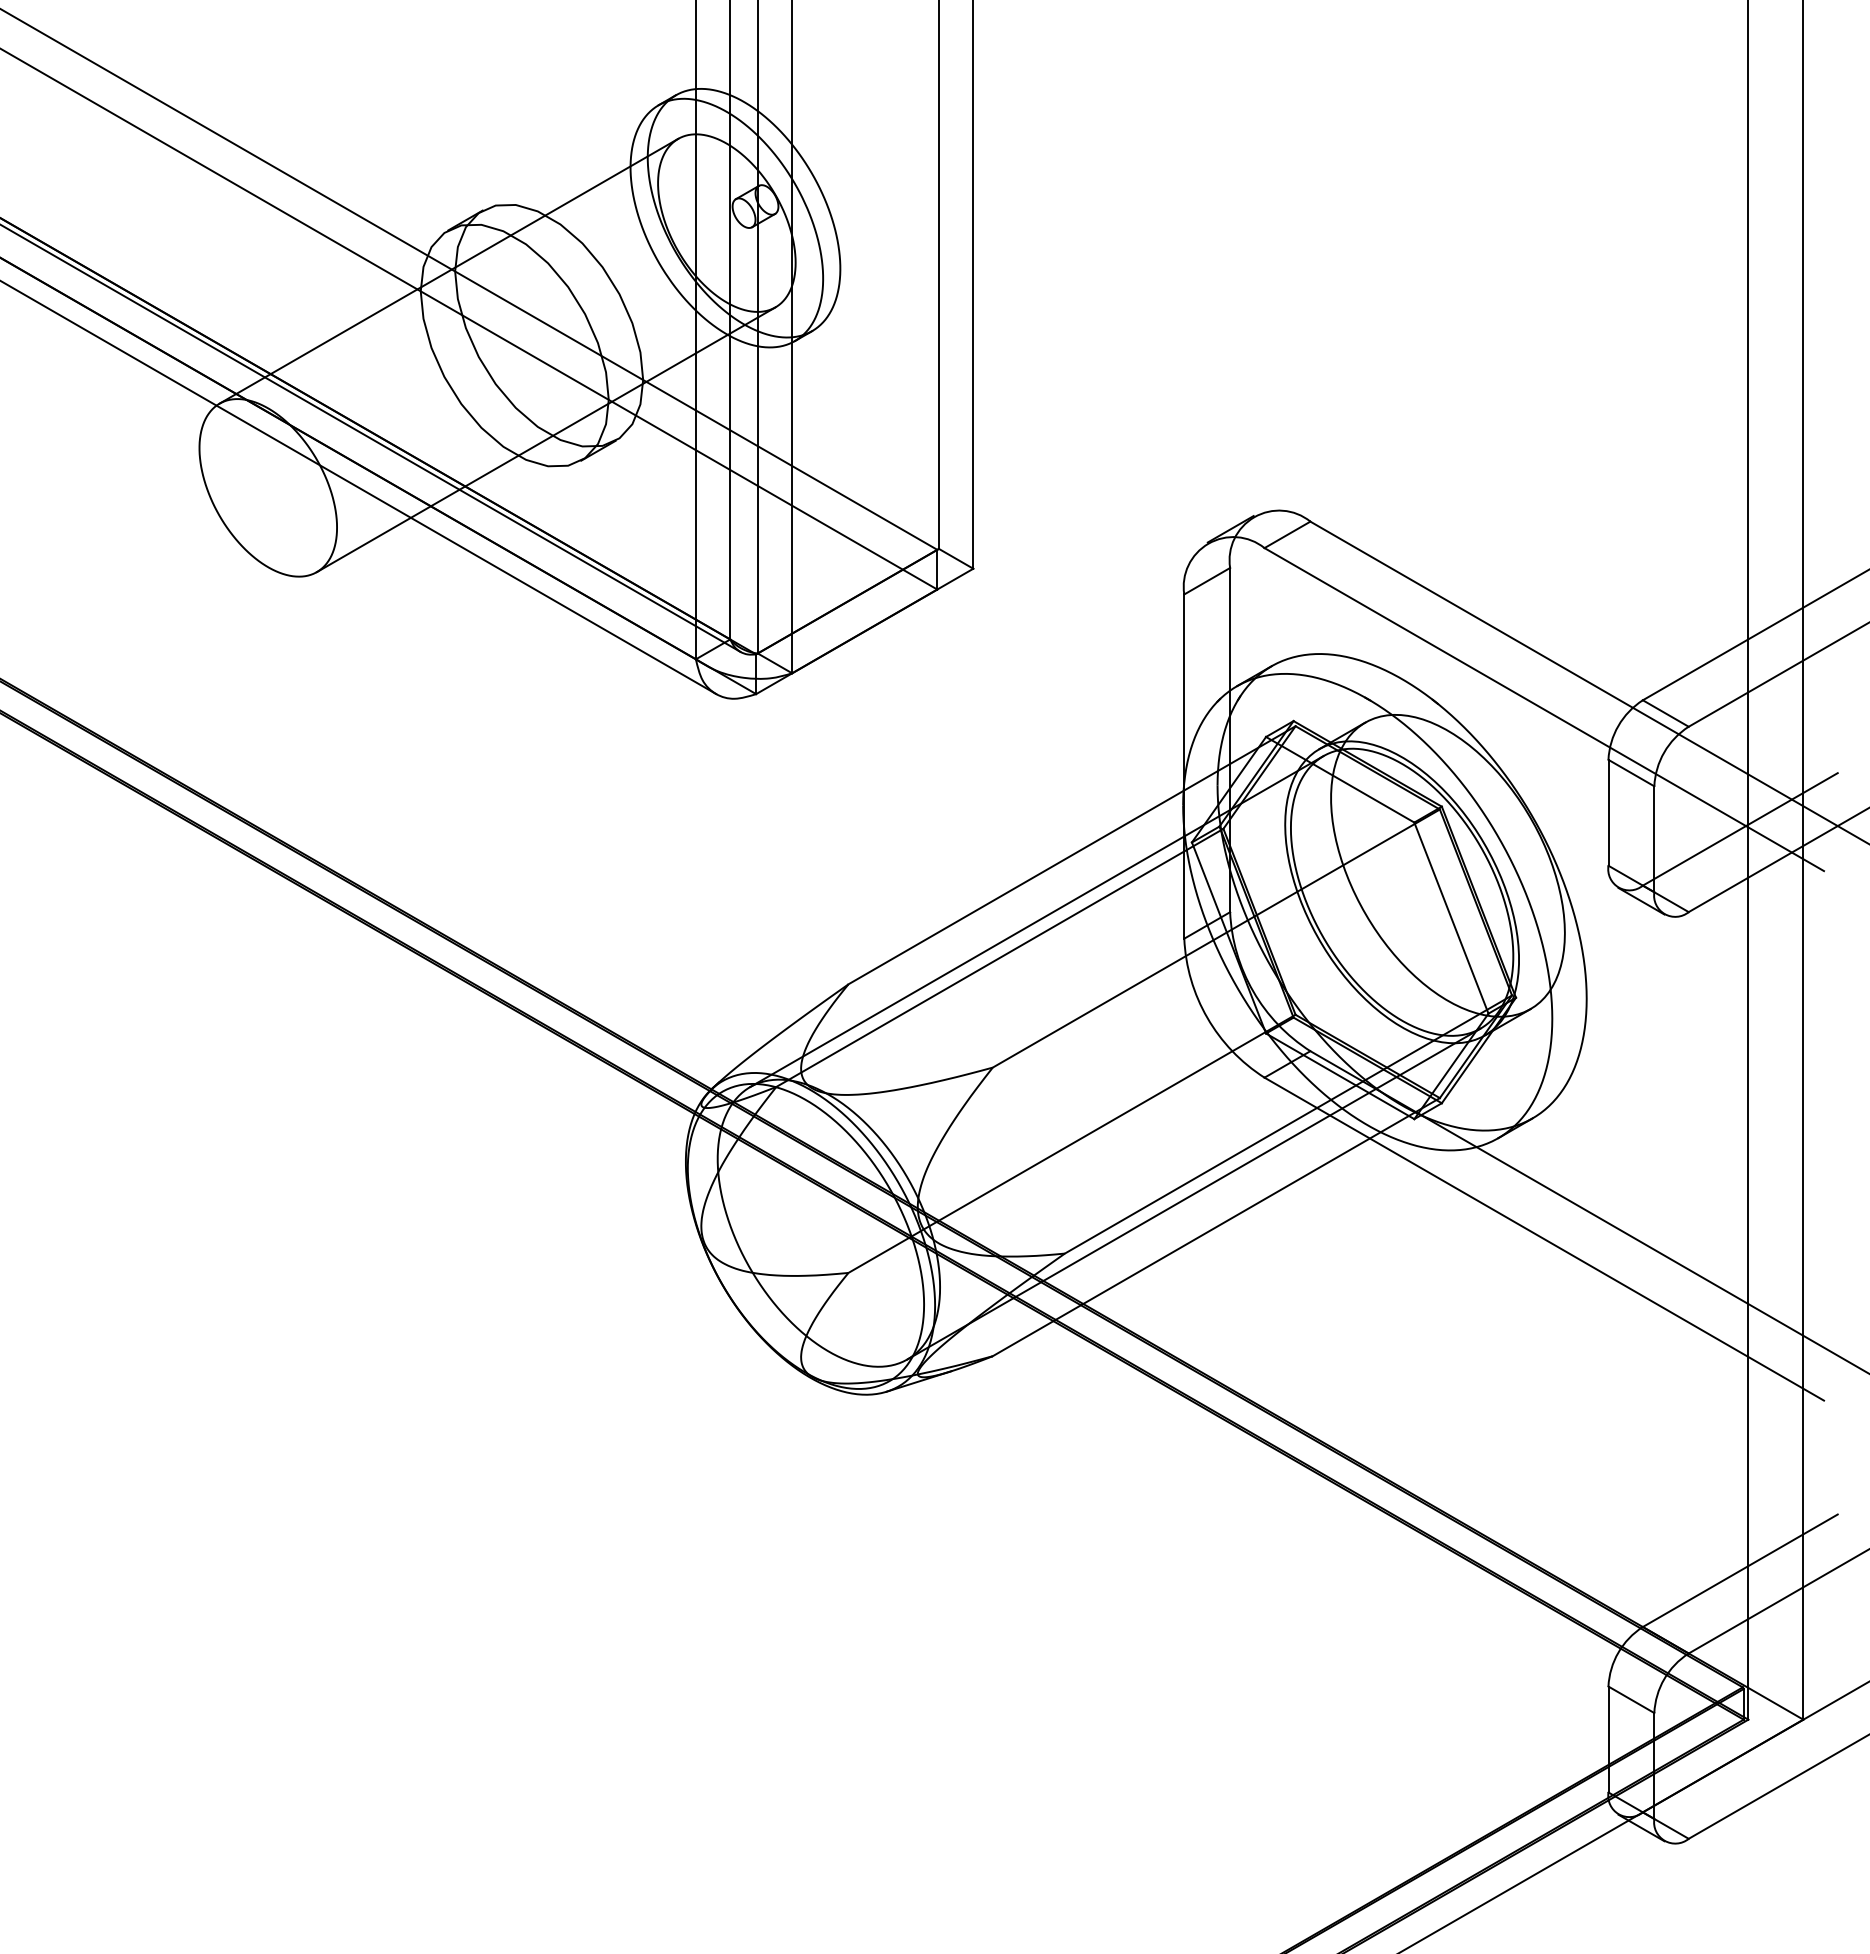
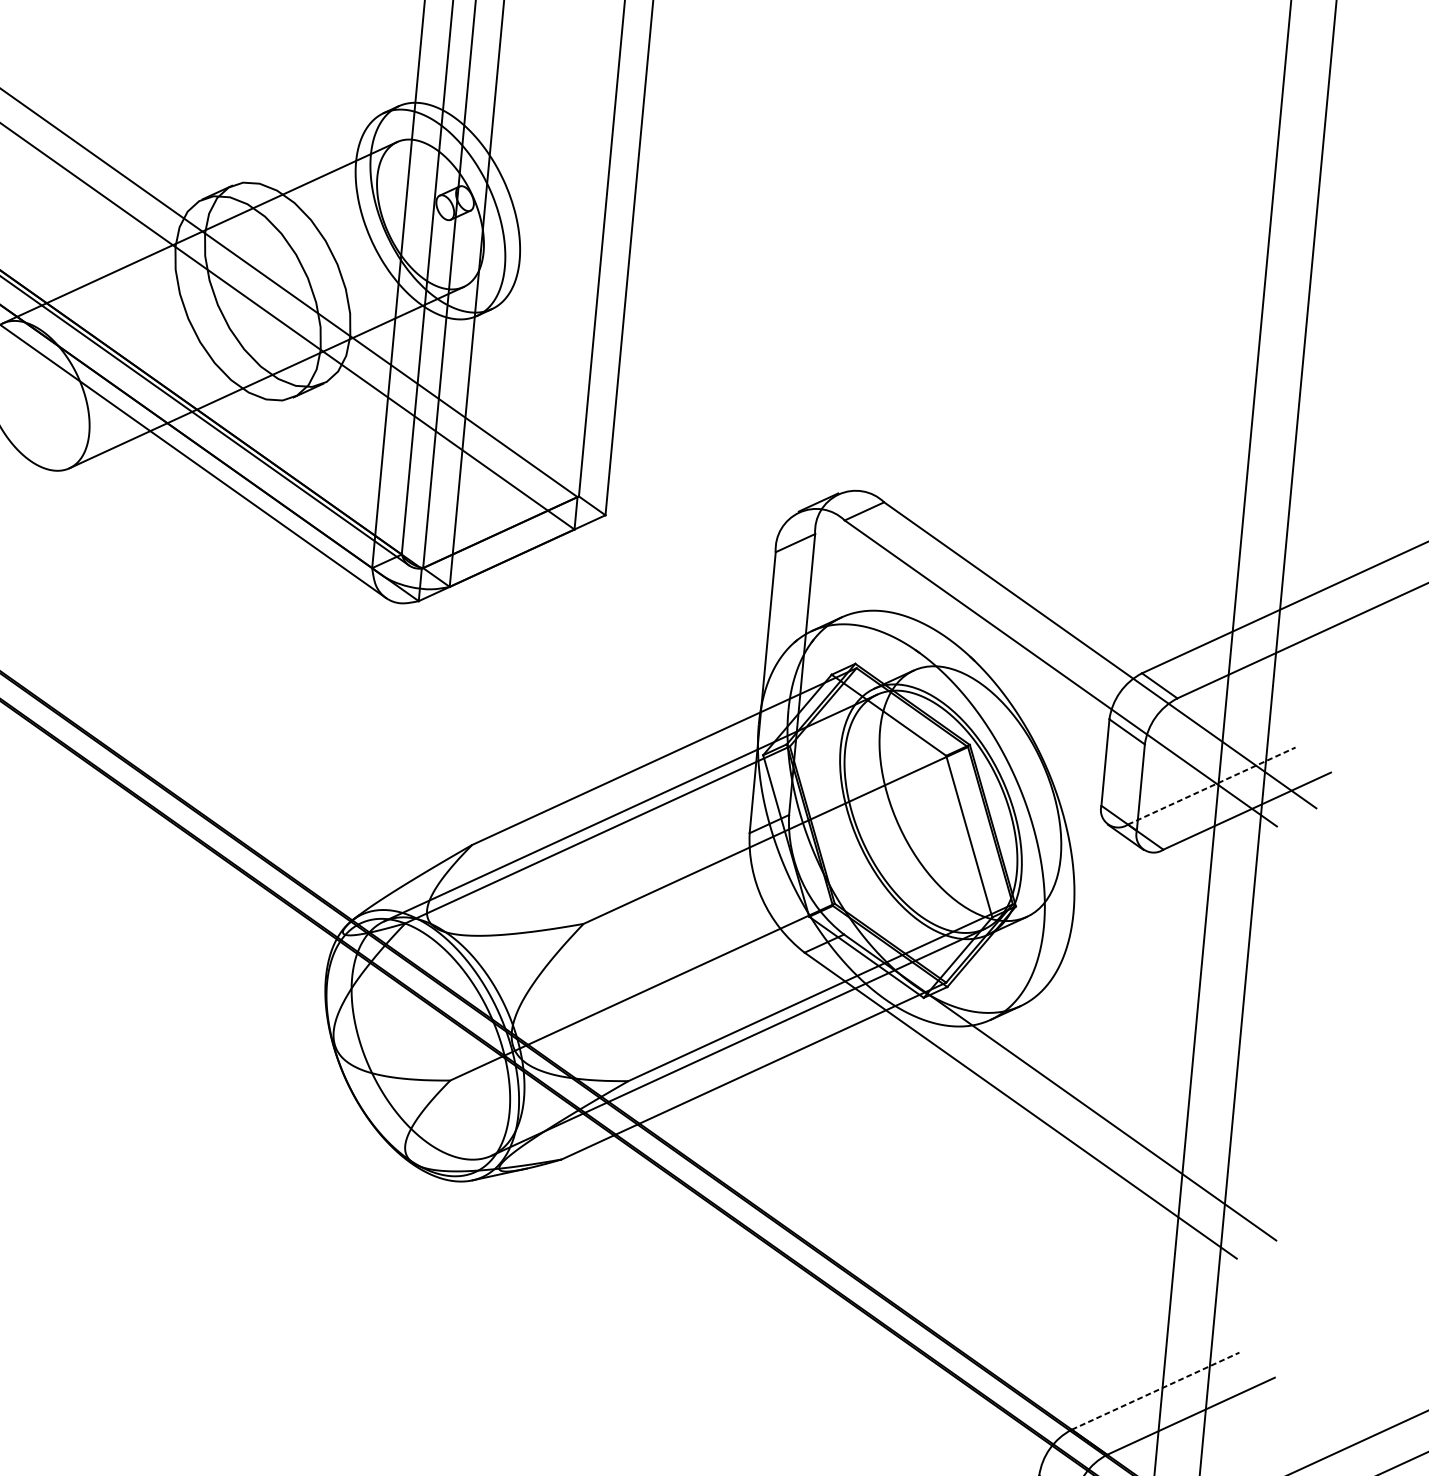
line: (1740, 829) -> (1211, 786), solid -> dashed
line: (1740, 1570) -> (1155, 1390), solid -> dashed

